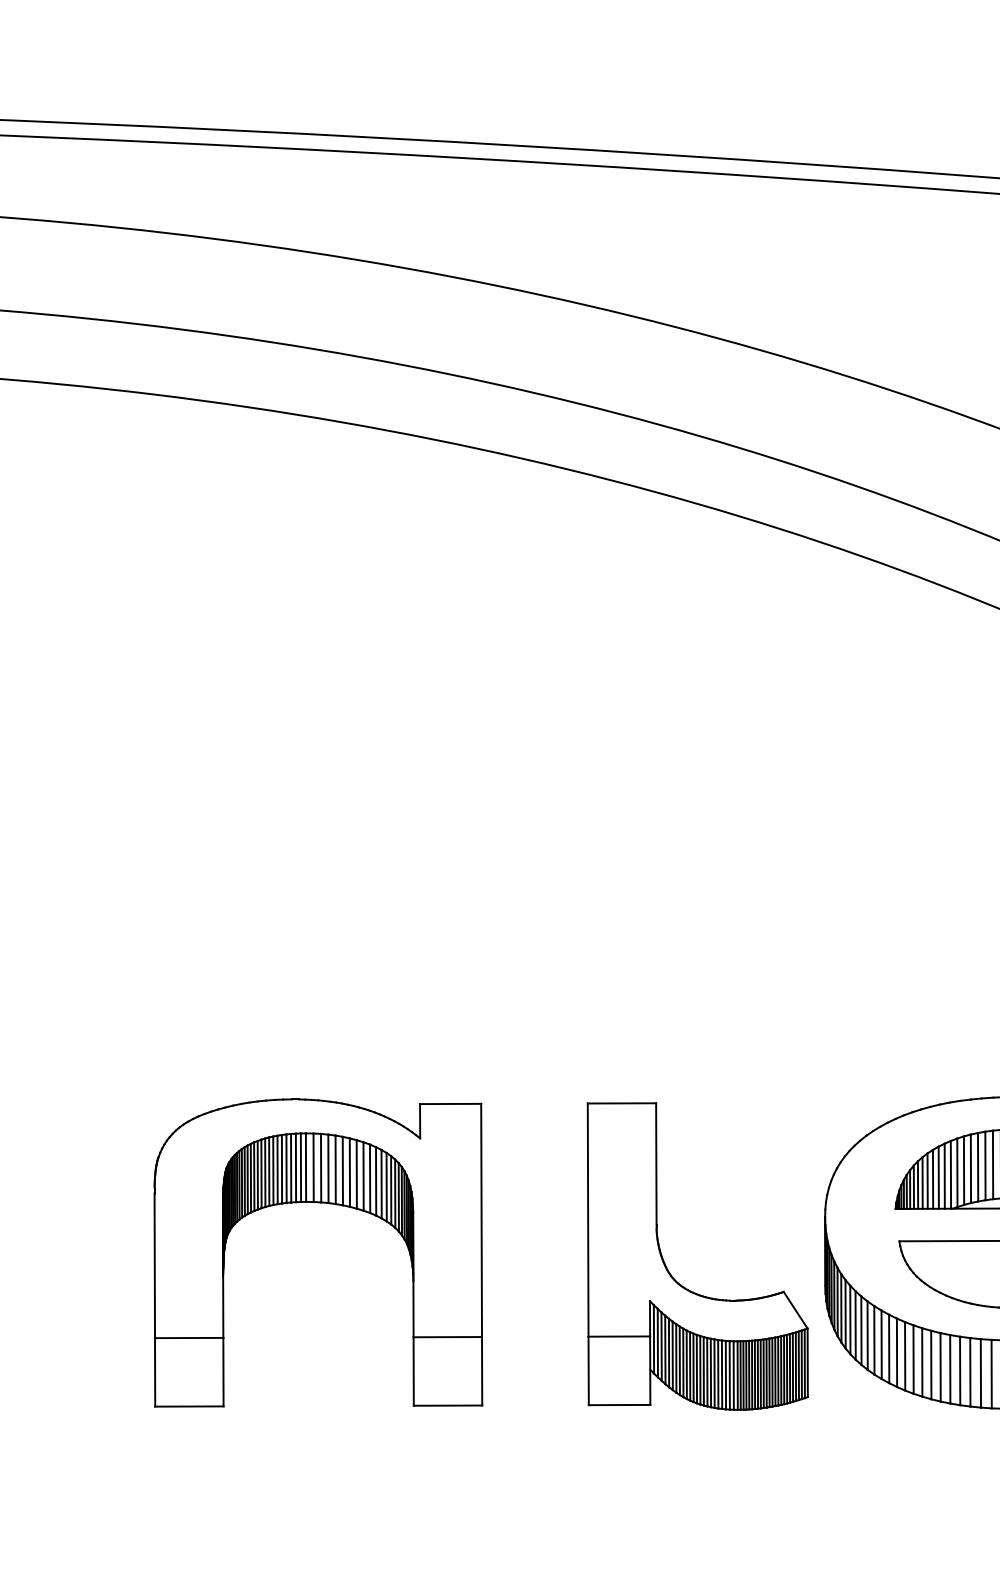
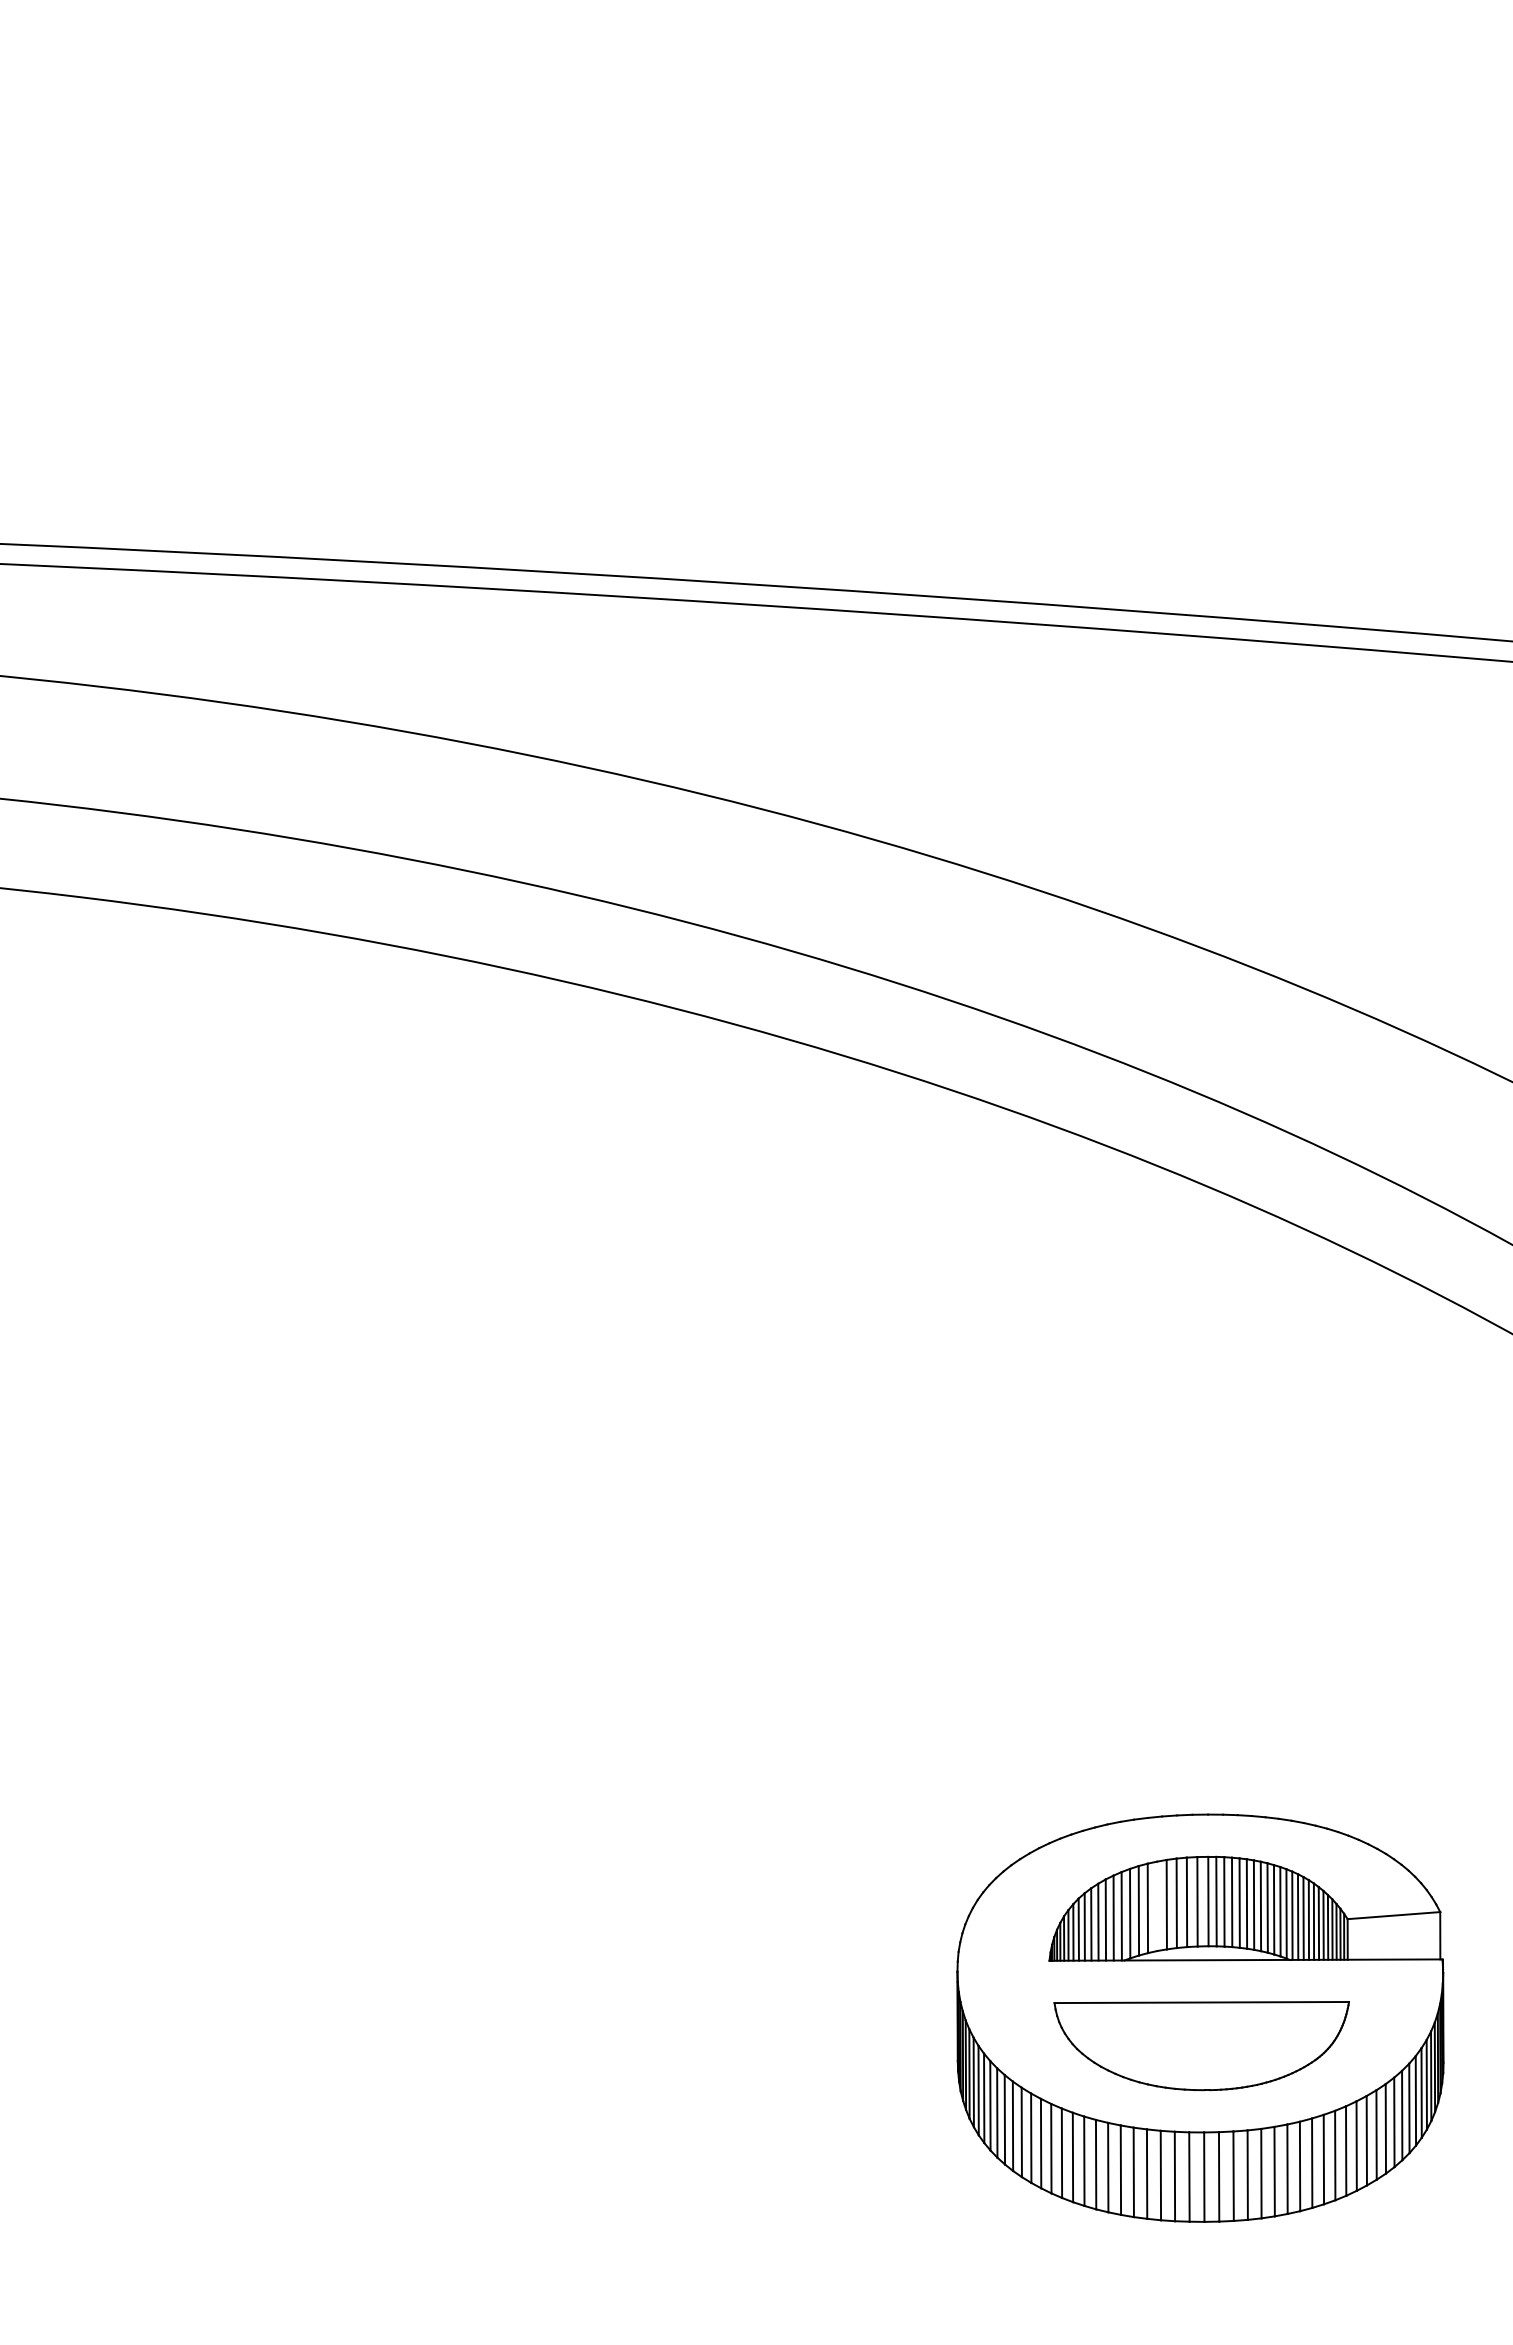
line: (978, 1167) -> (1157, 1906), removed
part: (320, 1203) -> (298, 1953), removed
part: (668, 1270) -> (753, 2041), removed

